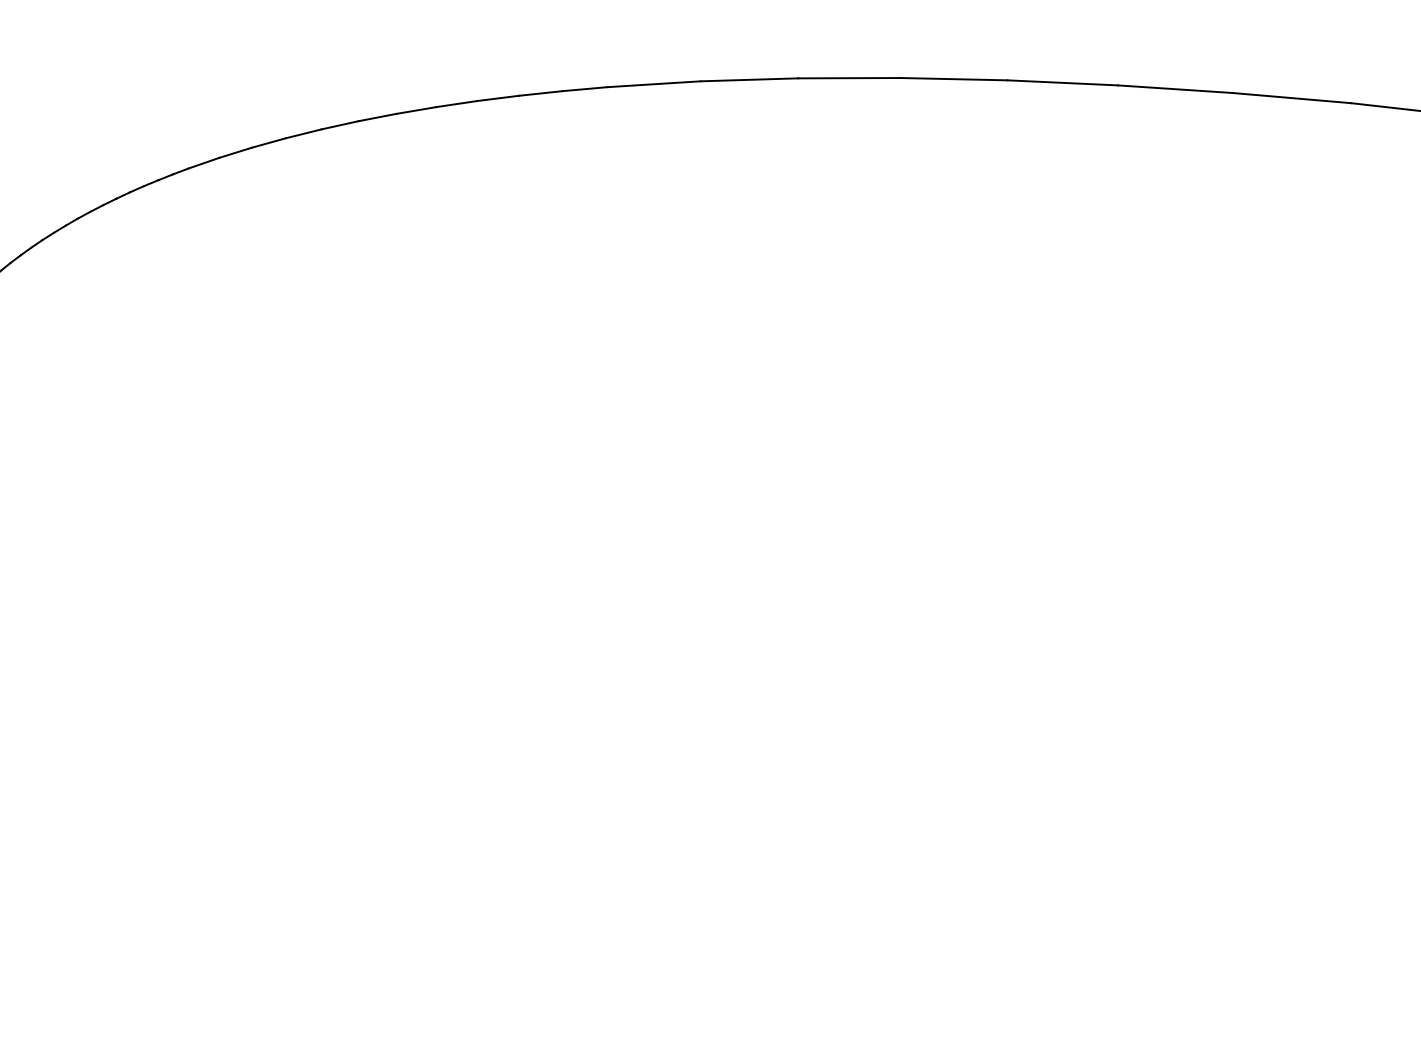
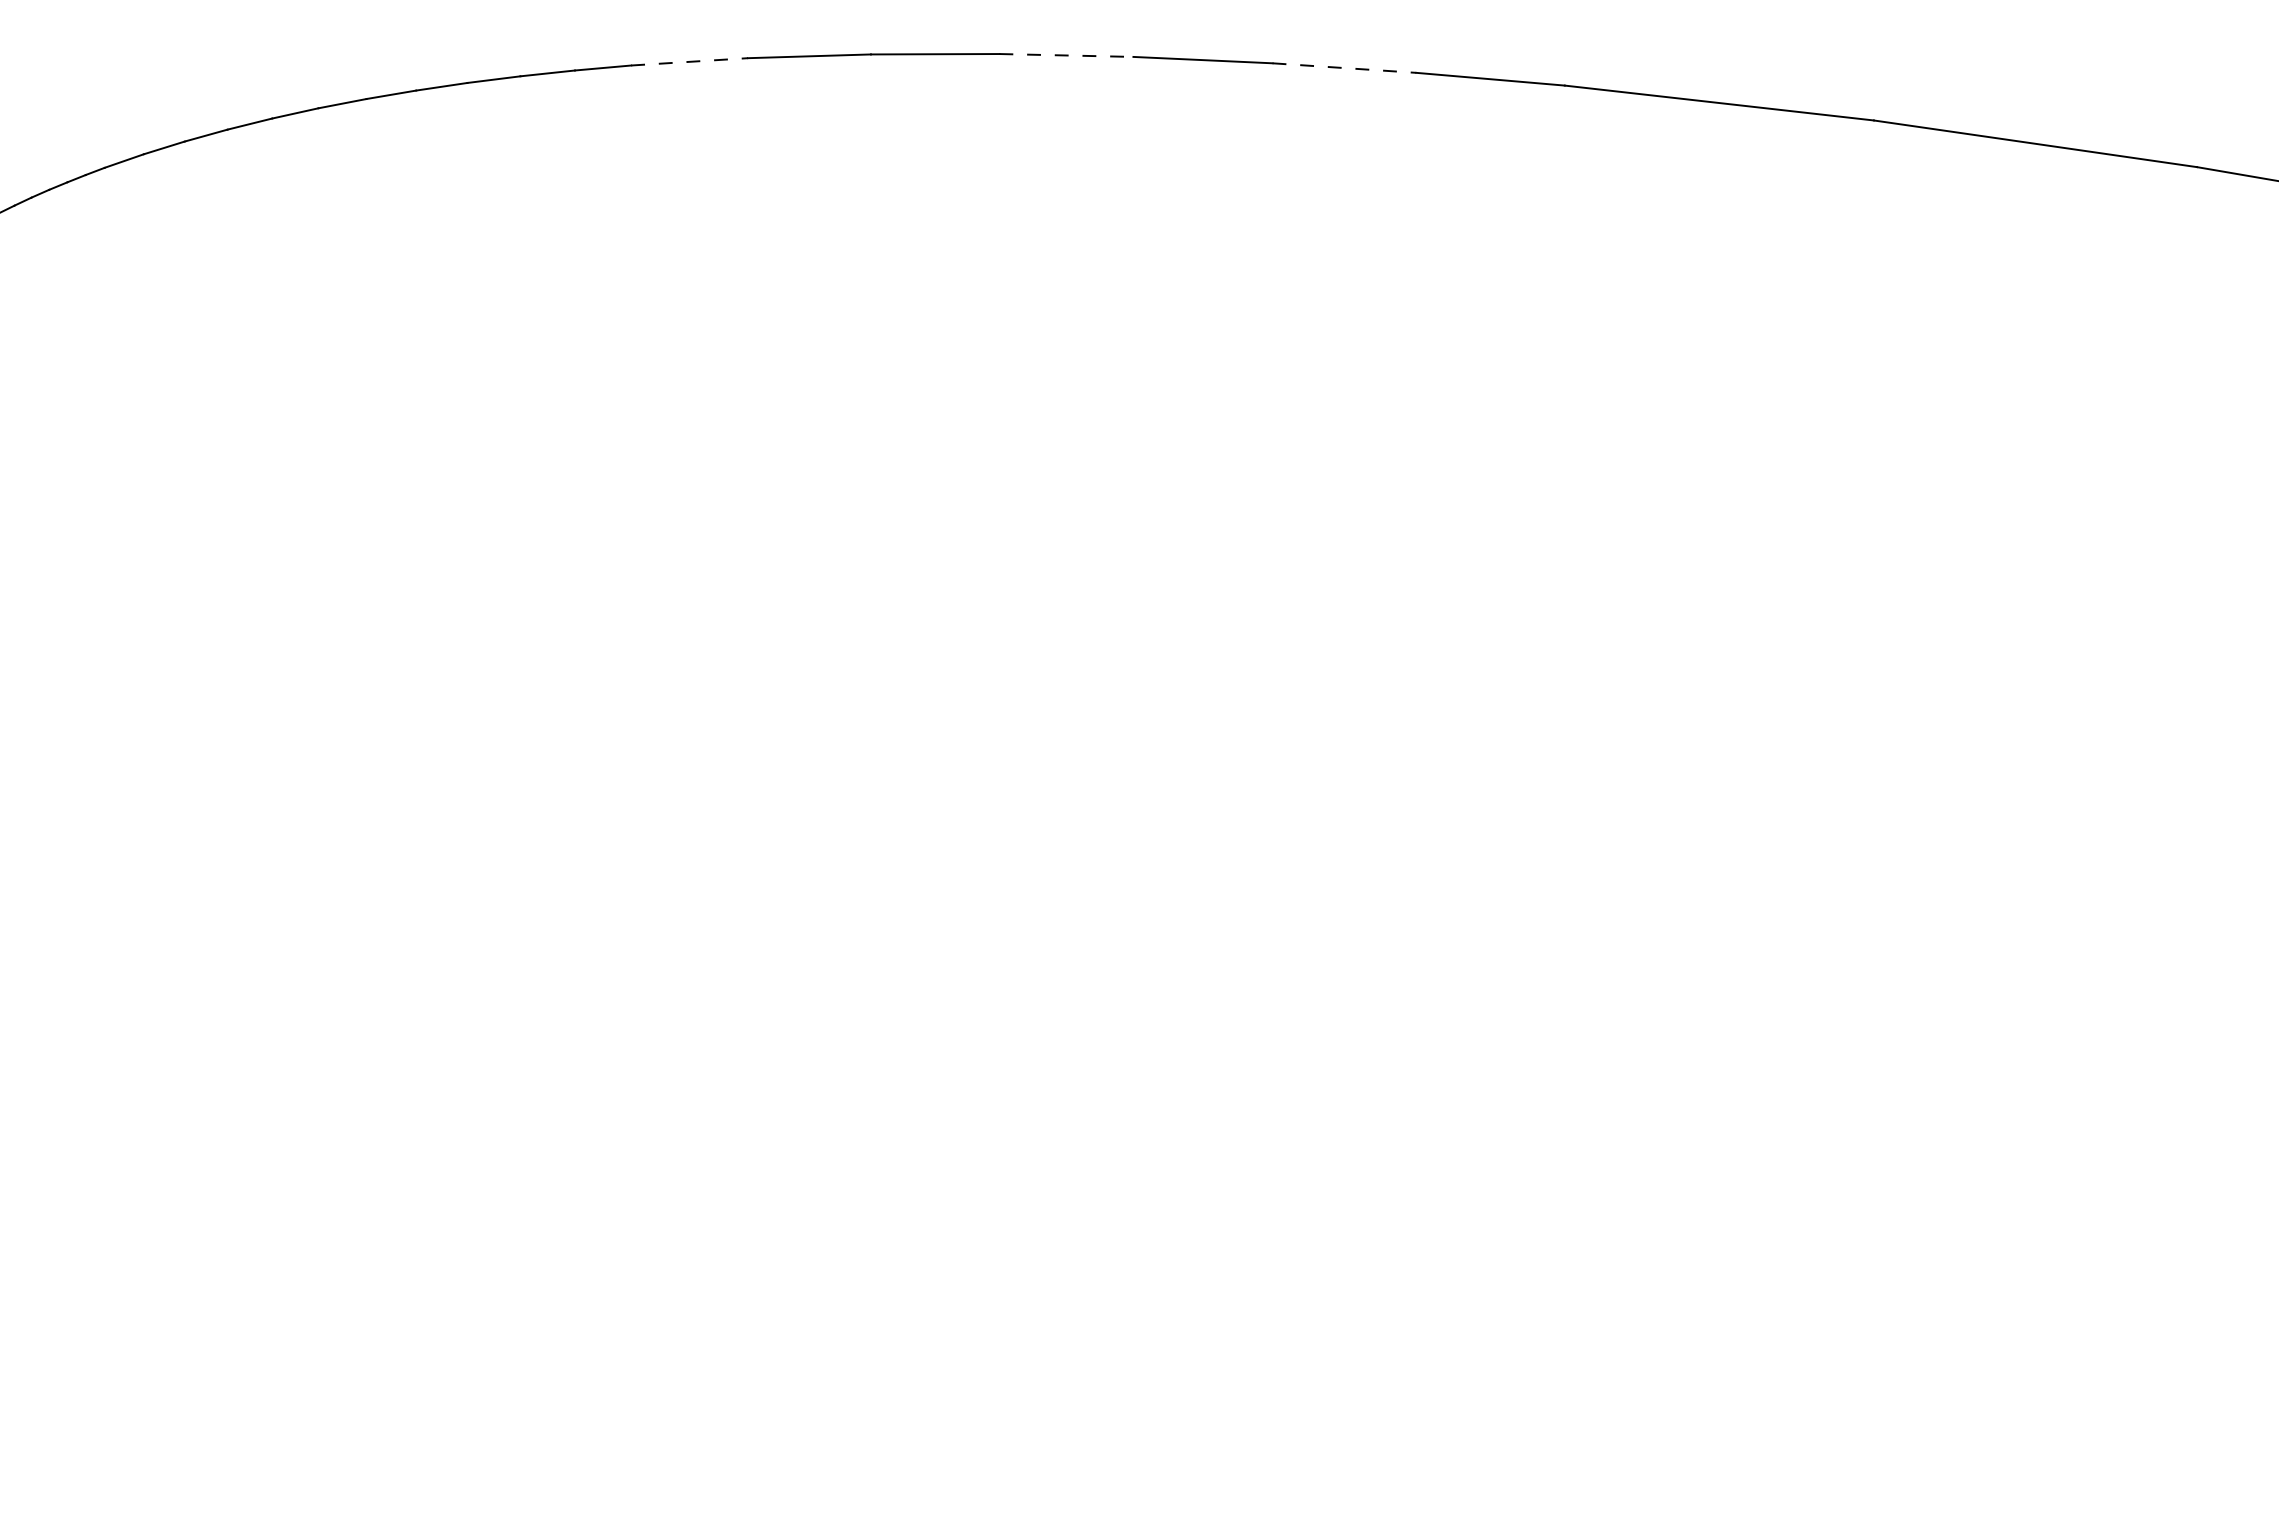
line: (954, 79) -> (1066, 55), solid -> dashed
line: (653, 83) -> (689, 61), solid -> dashed
line: (1175, 89) -> (1344, 68), solid -> dashed

